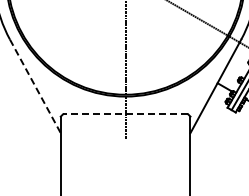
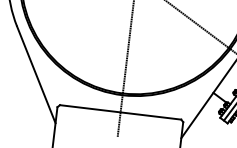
line: (35, 86) -> (36, 75), dashed -> solid
line: (125, 114) -> (120, 112), dashed -> solid

